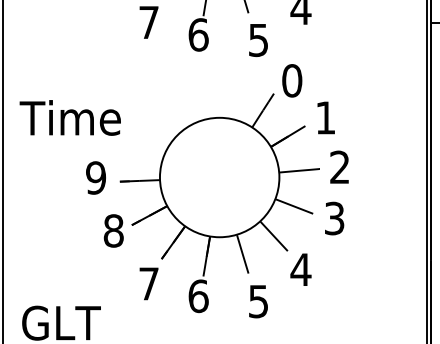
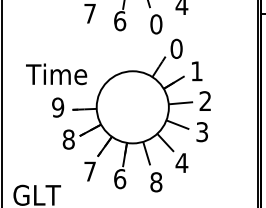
text: (258, 40) -> (156, 24), 5 -> 0
text: (70, 118) -> (56, 74), moved
text: (258, 301) -> (156, 182), 5 -> 8

